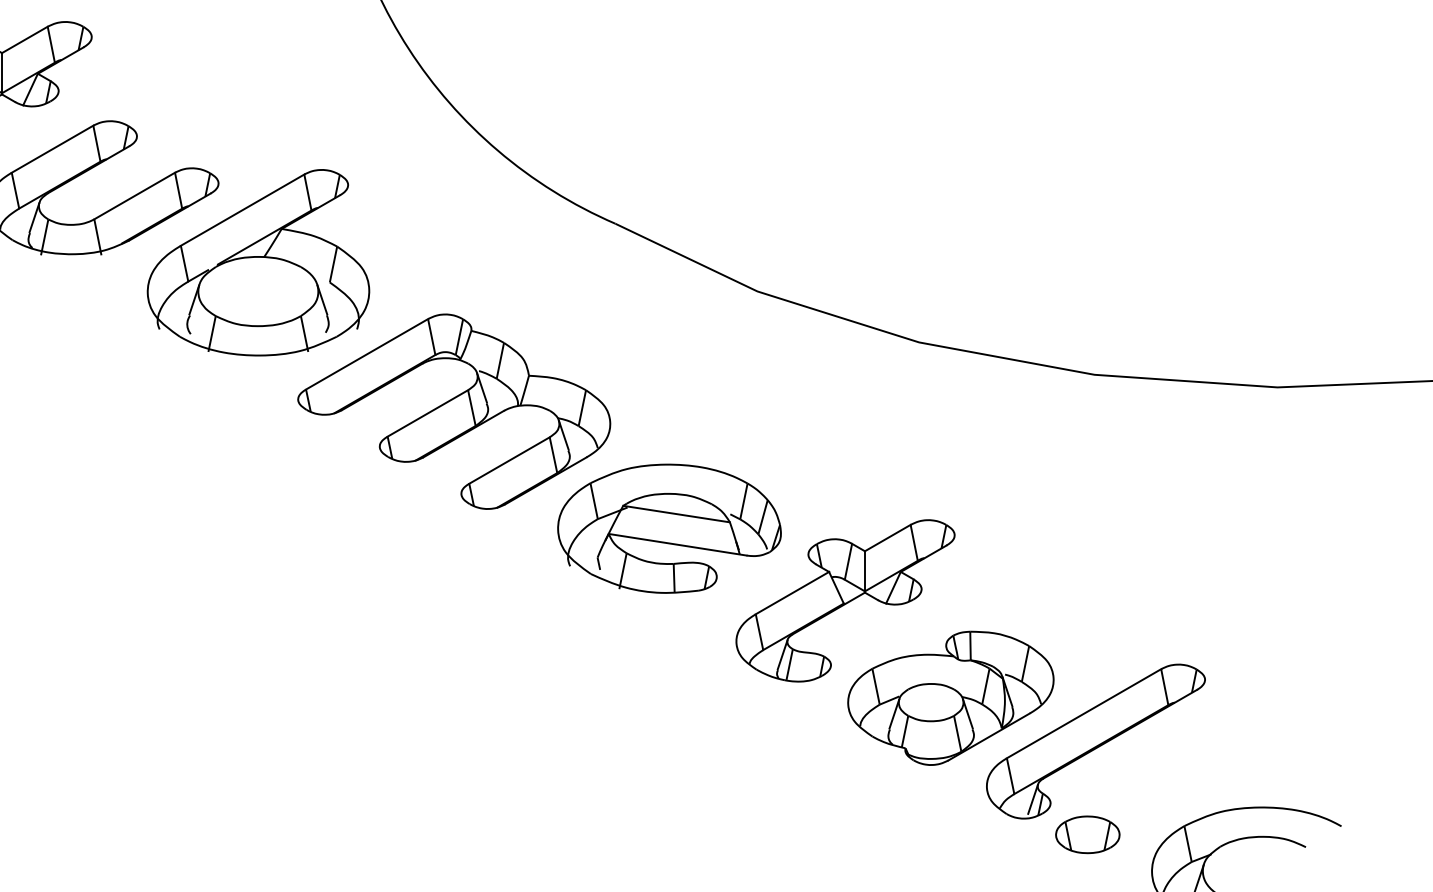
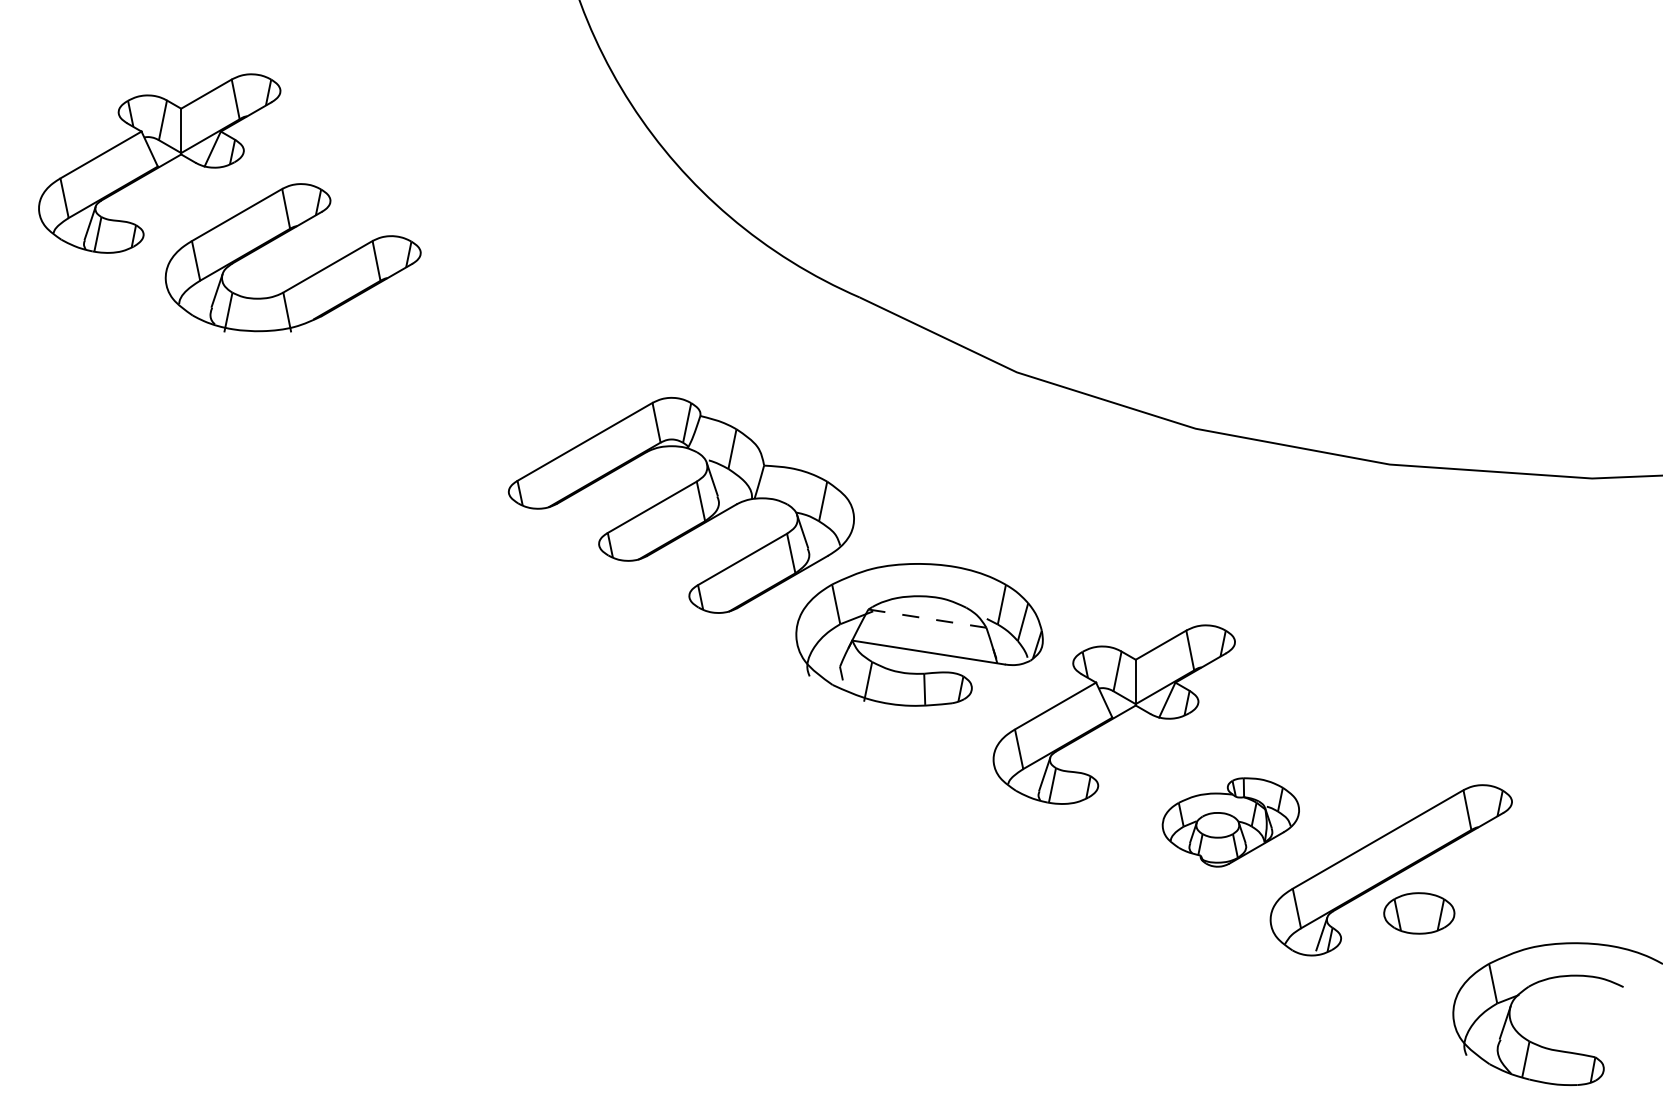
part: (258, 262) -> (464, 340), removed
line: (676, 513) -> (927, 618), solid -> dashed
part: (950, 698) -> (1230, 822), size x0.6
part: (1087, 834) -> (1419, 913), moved

